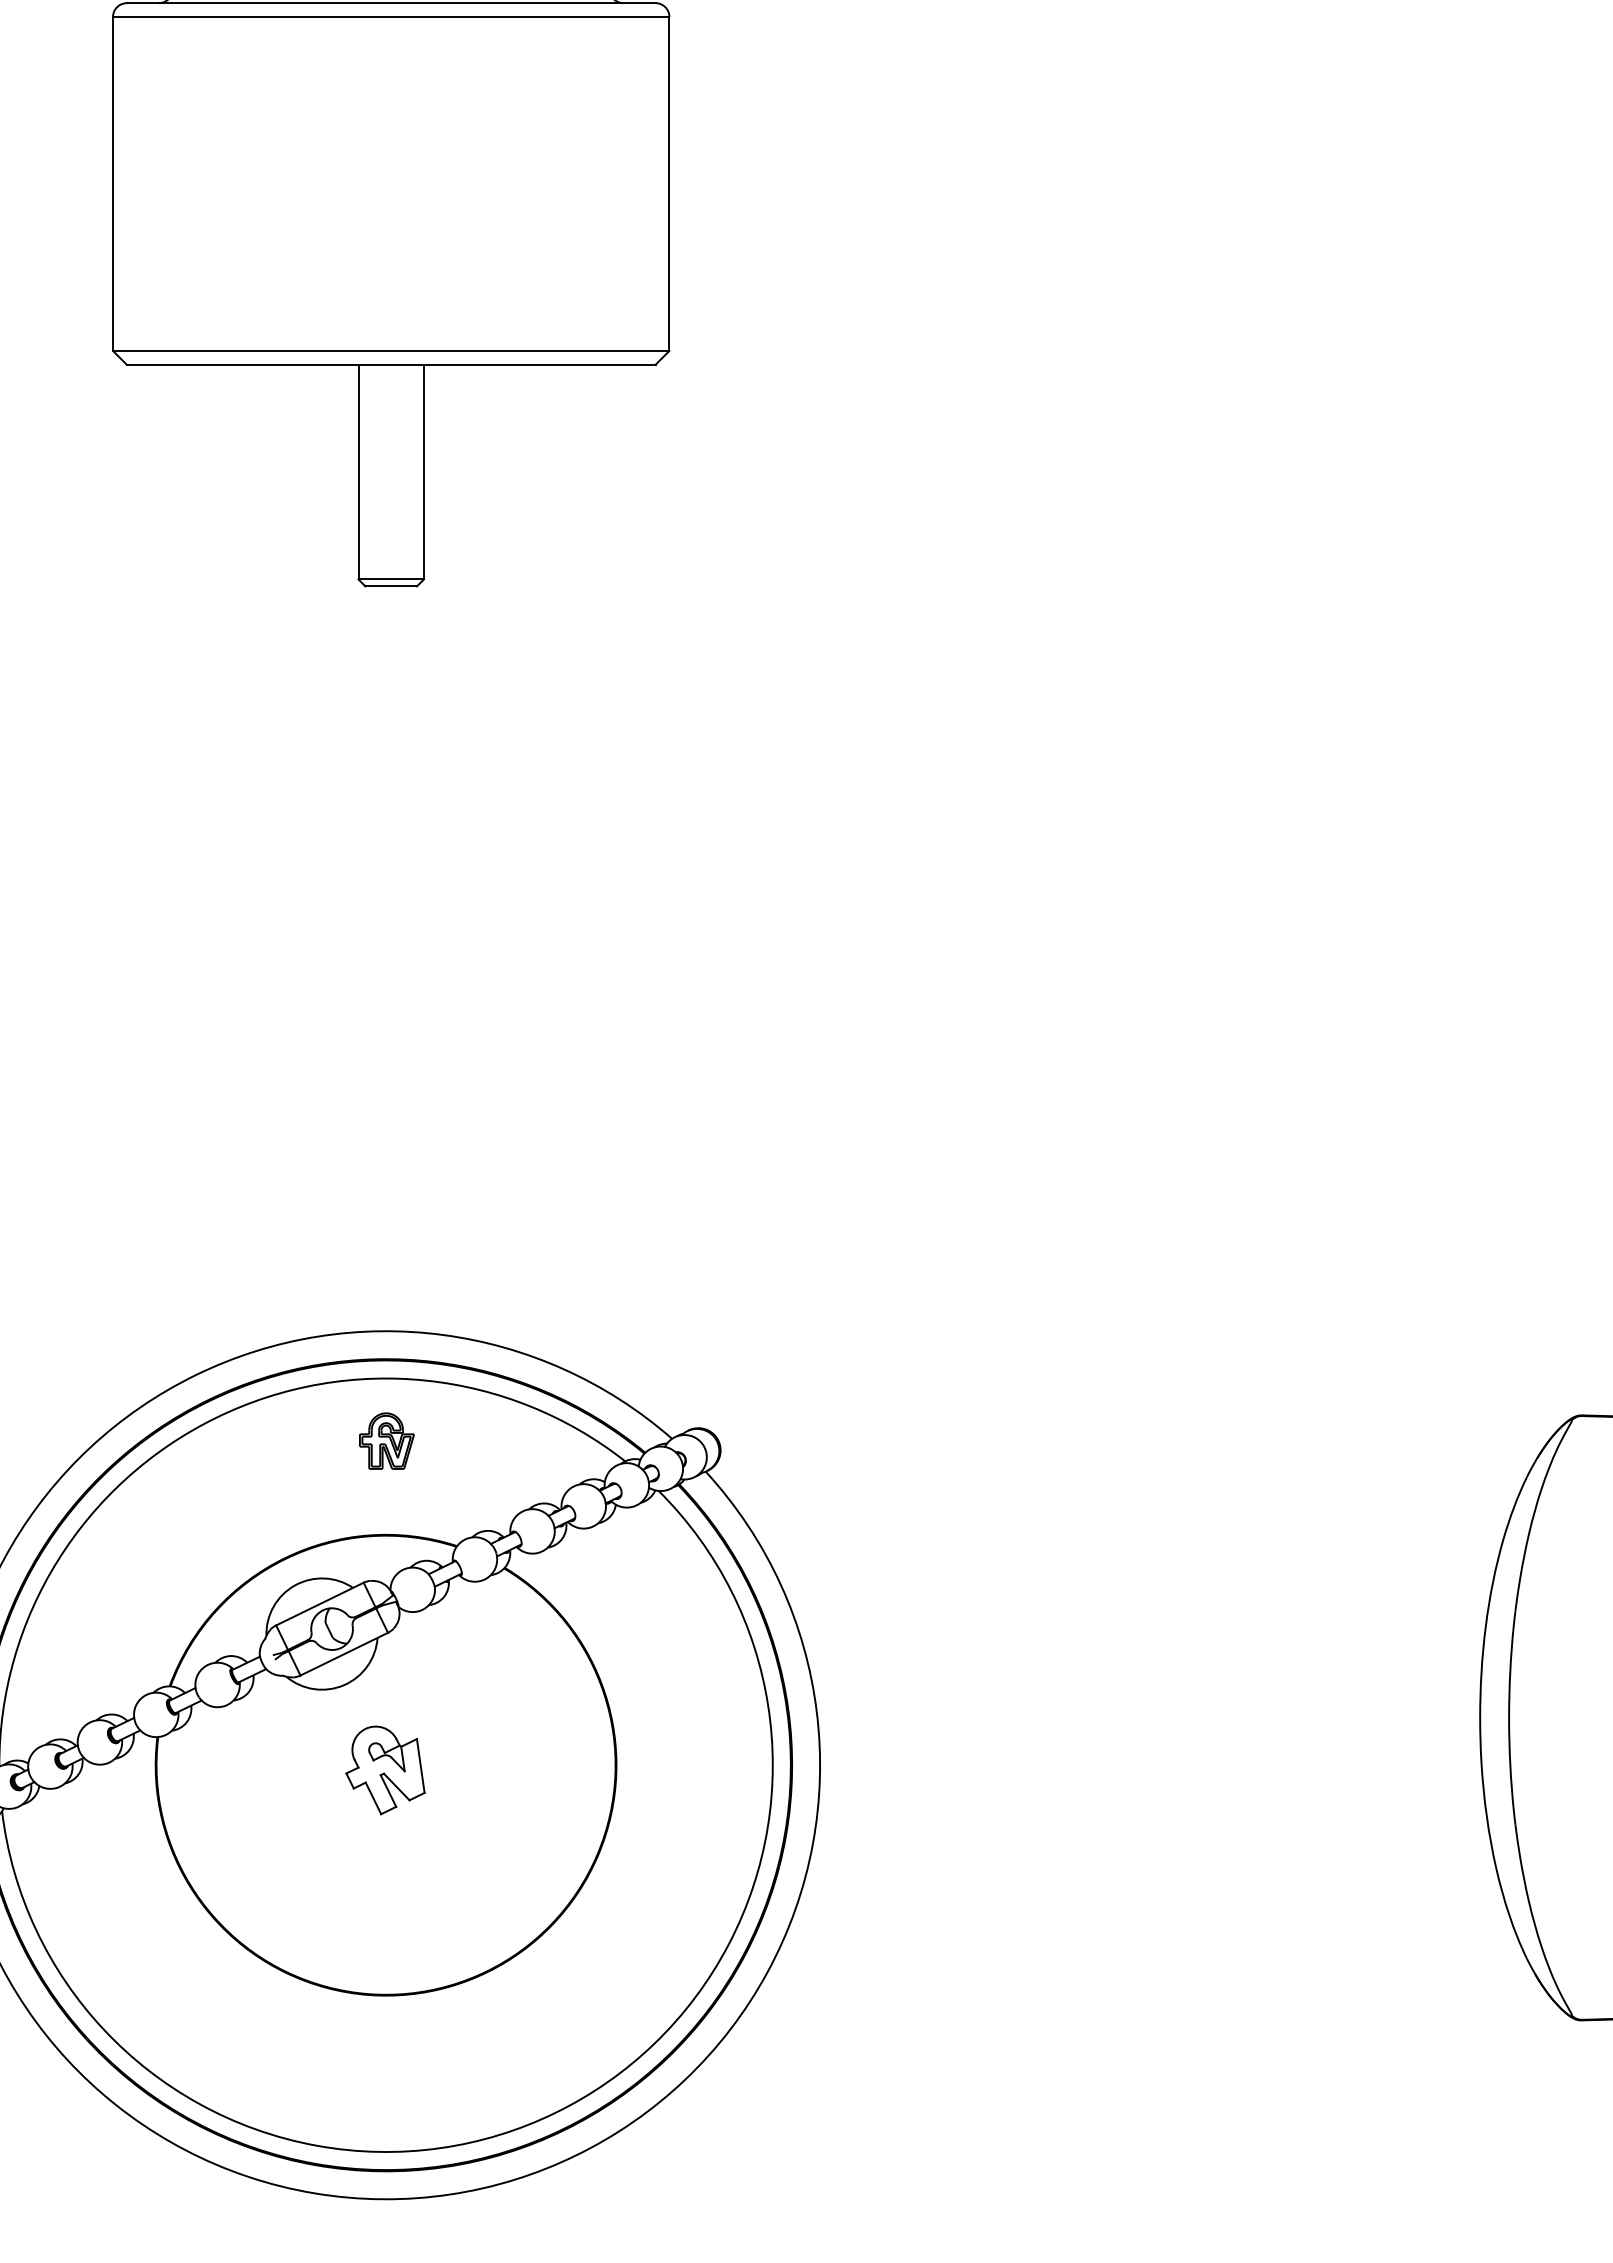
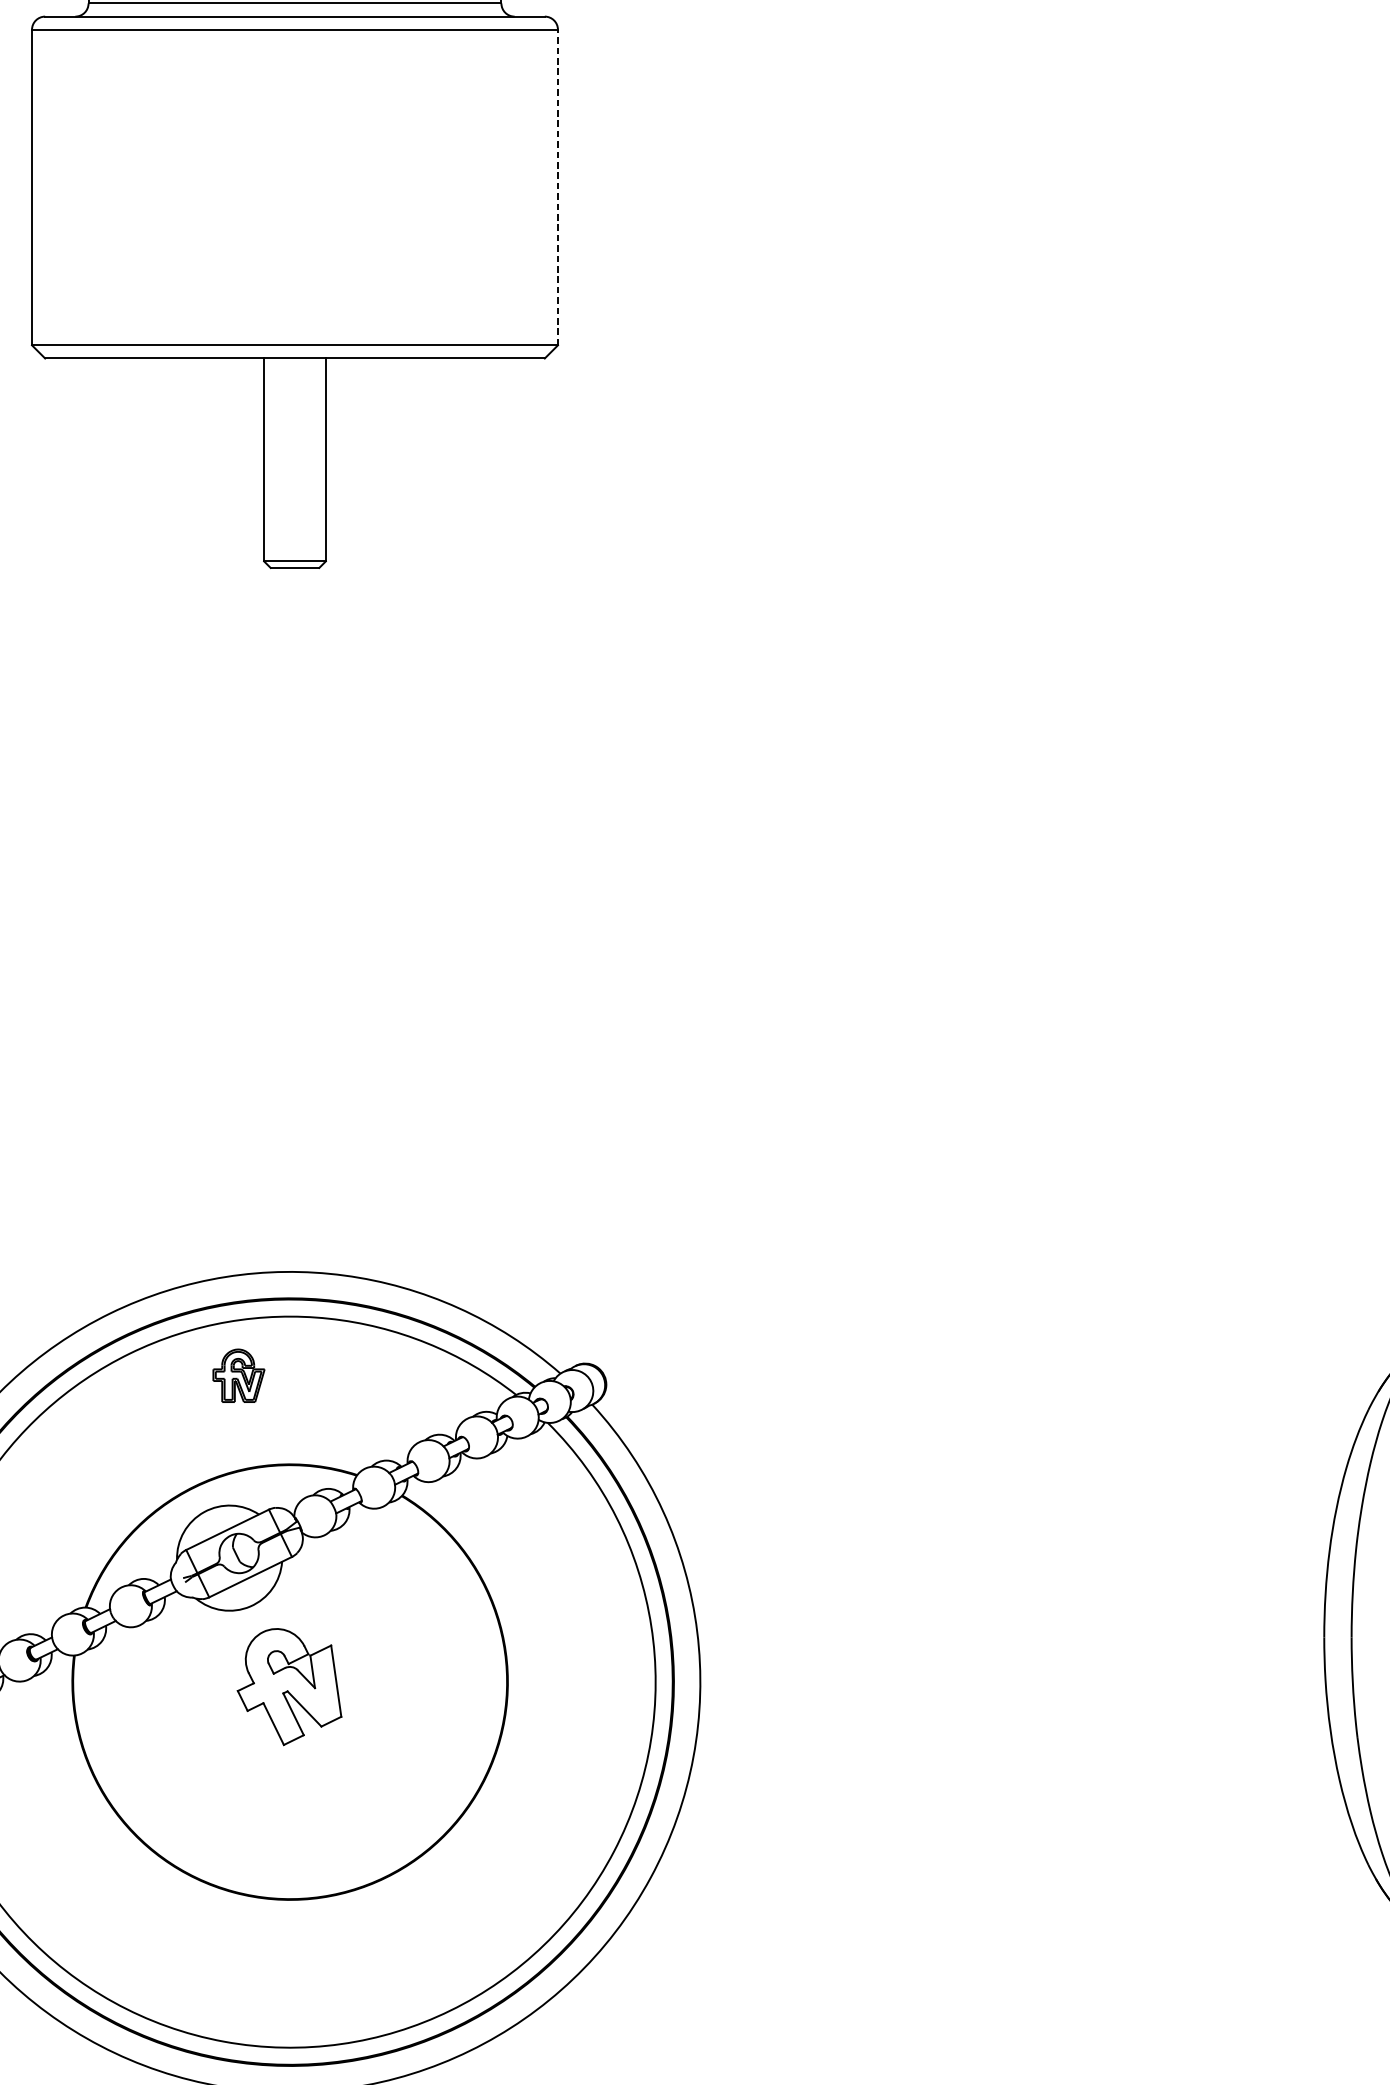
line: (669, 184) -> (558, 188), solid -> dashed
part: (386, 1440) -> (238, 1375), moved
part: (385, 1770) -> (289, 1687), size x1.4

